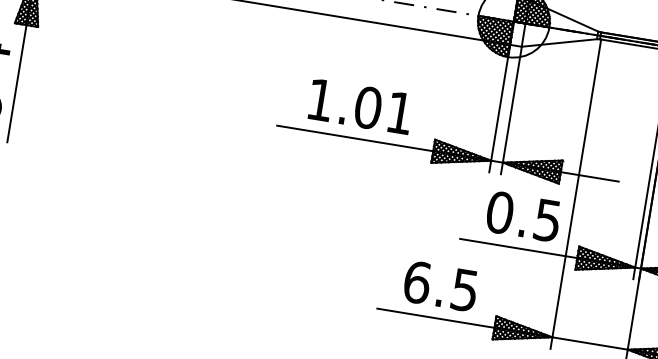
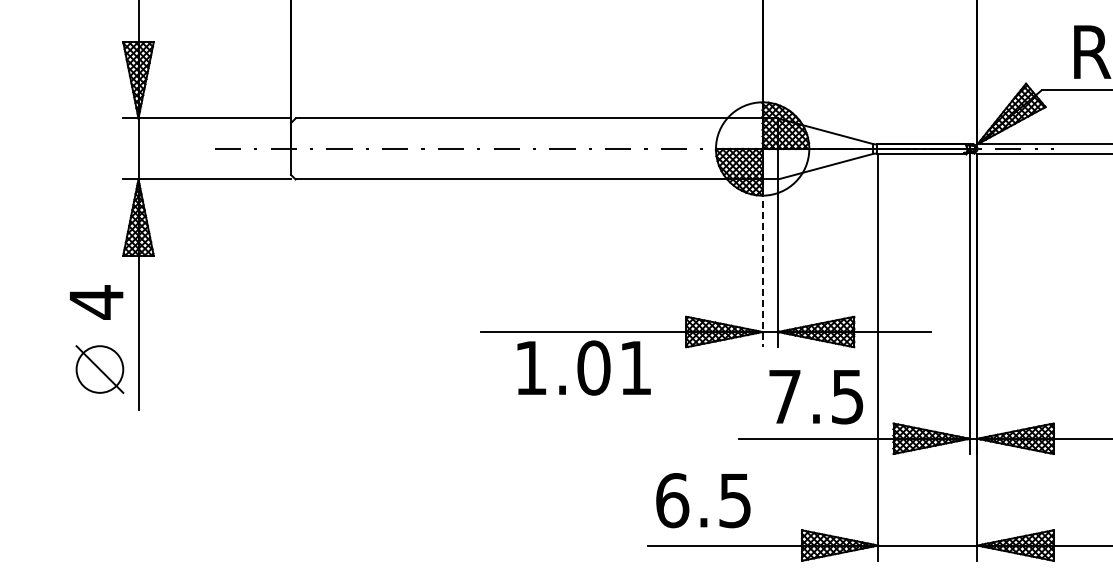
text: (360, 106) -> (583, 367), moved
line: (499, 108) -> (762, 263), solid -> dashed
text: (499, 212) -> (784, 396), 0.5 -> 7.5
text: (440, 286) -> (703, 500), moved

